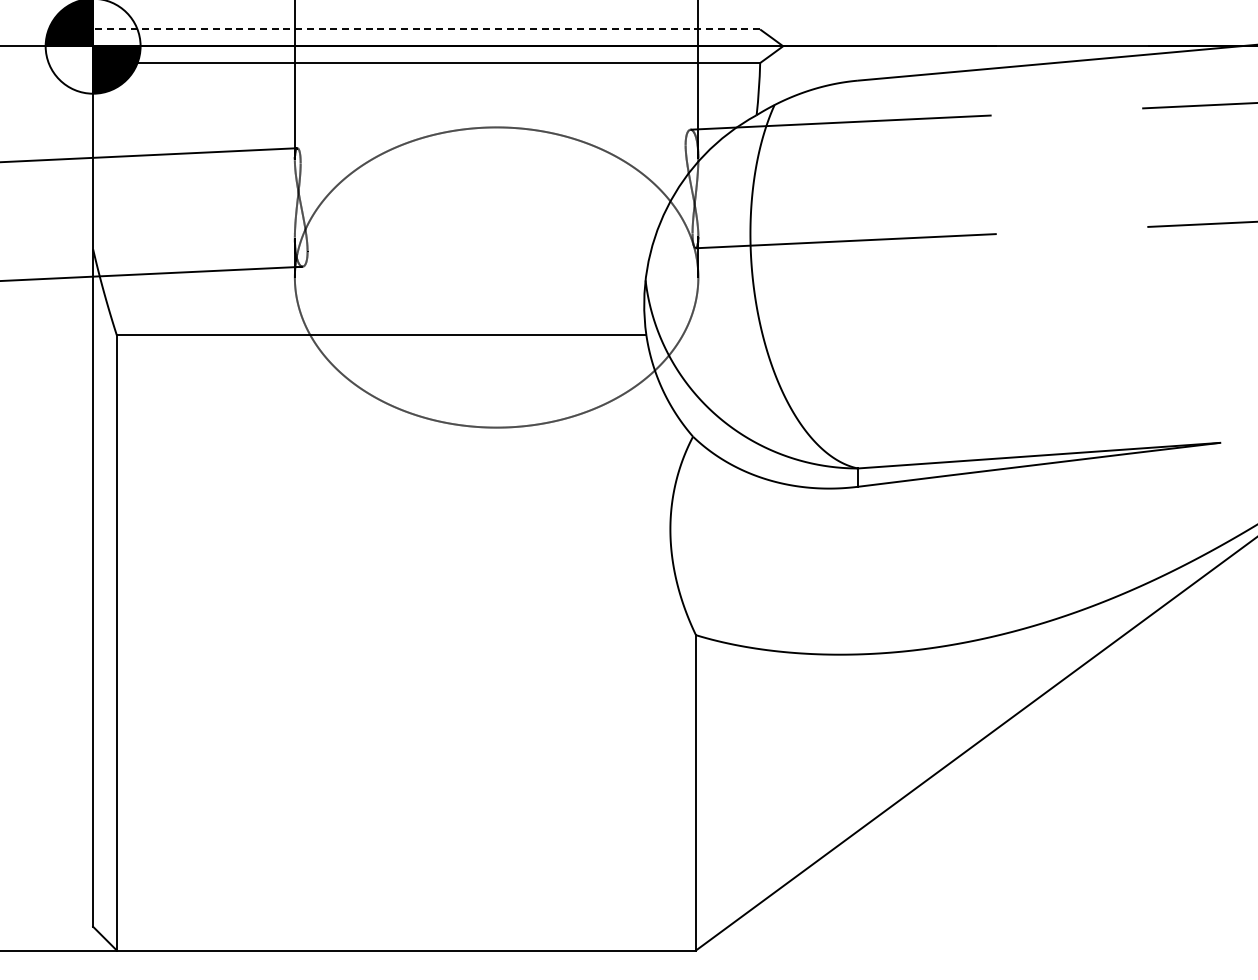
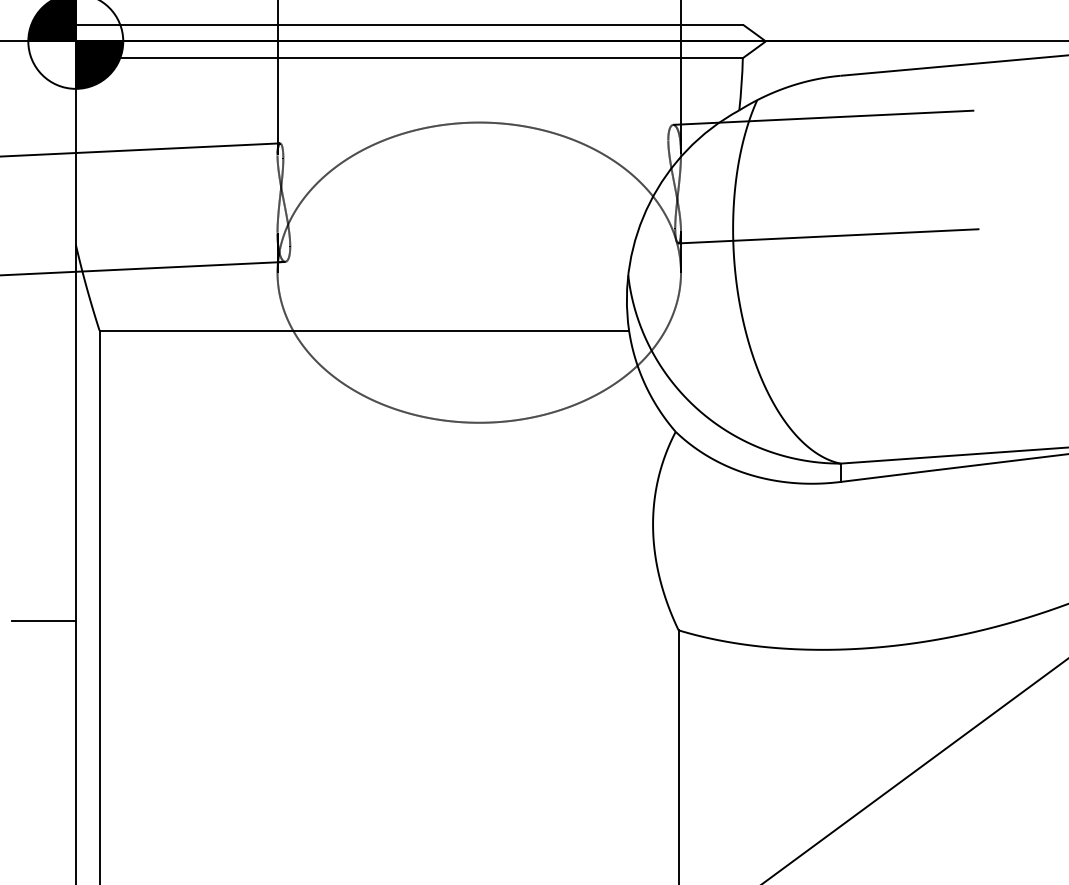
line: (426, 29) -> (409, 24), dashed -> solid
line: (61, 625) -> (44, 620), added

